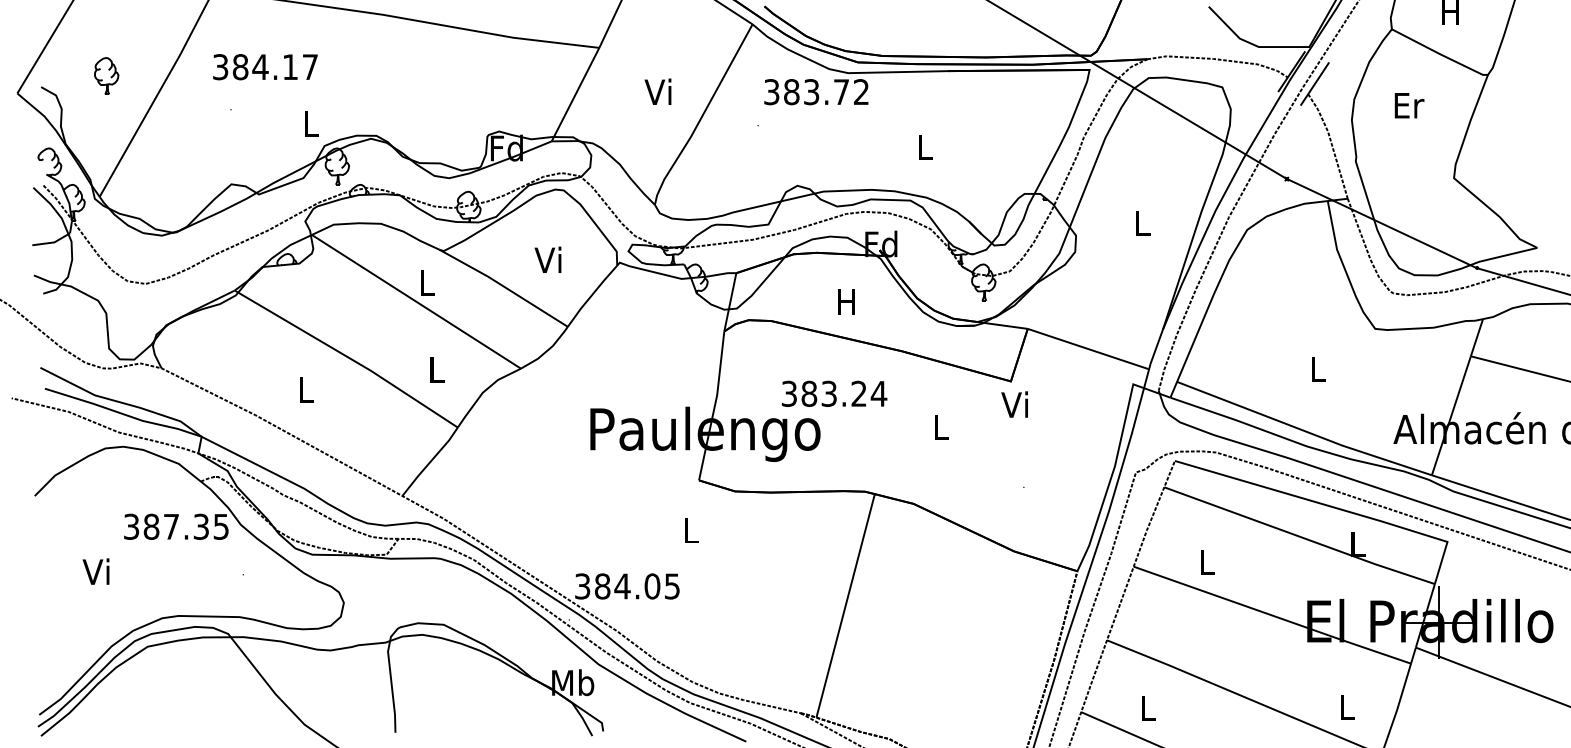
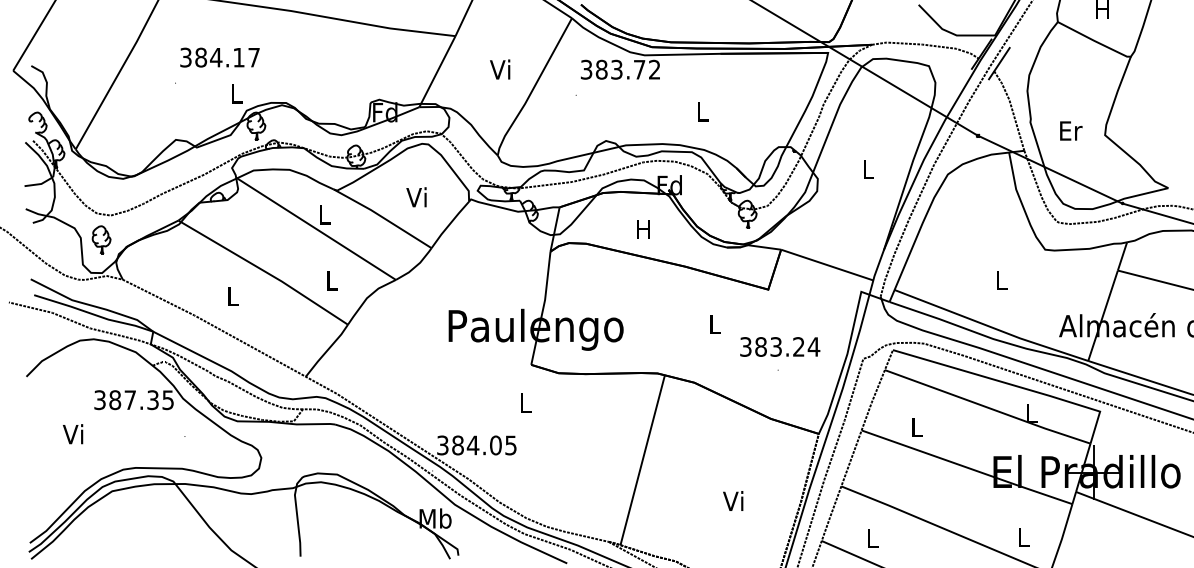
text: (265, 67) -> (220, 57), moved
part: (106, 75) -> (101, 239), moved
text: (1409, 105) -> (1071, 130), moved
text: (834, 393) -> (780, 346), moved
text: (1014, 404) -> (733, 500), moved

